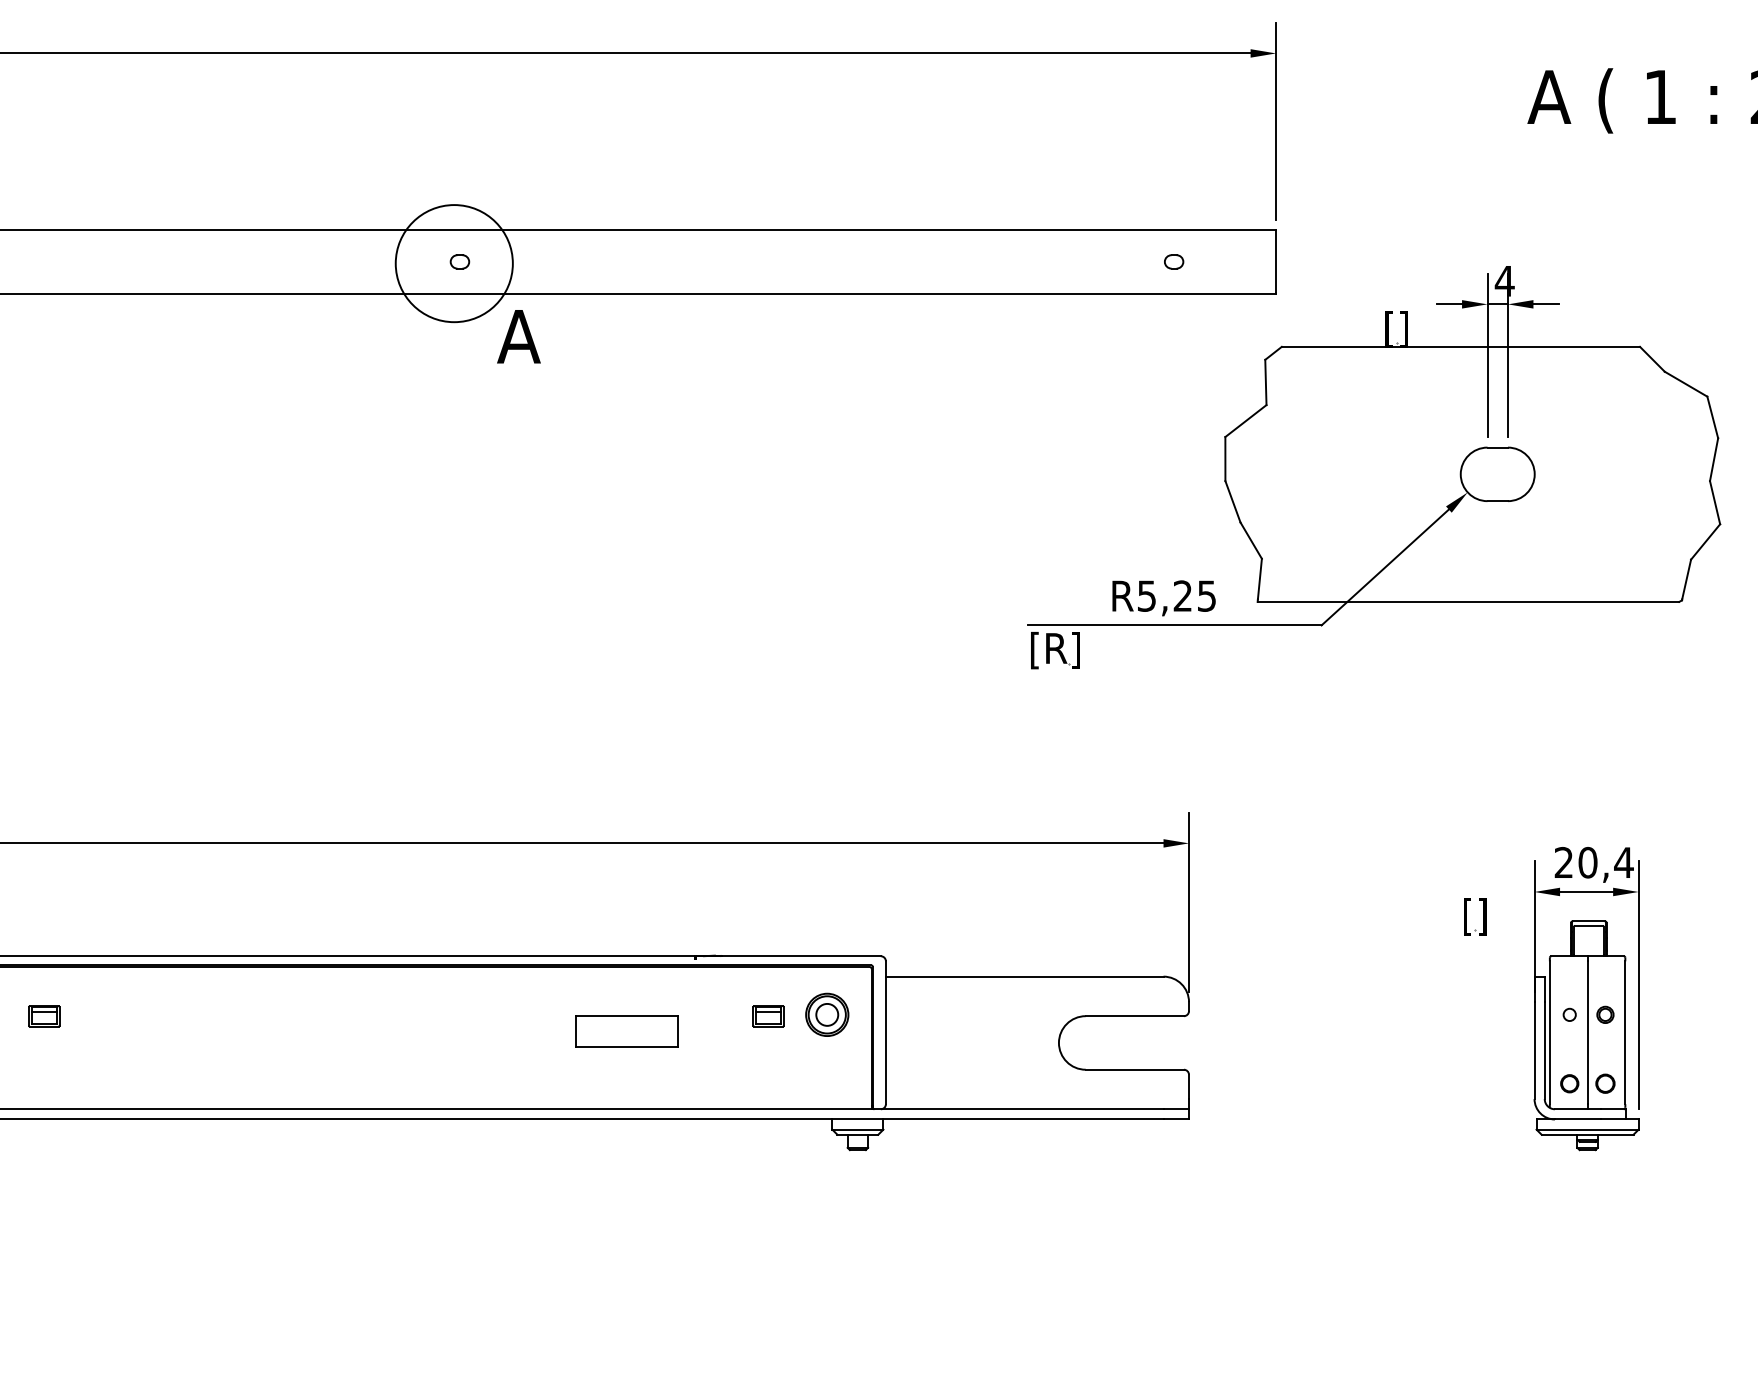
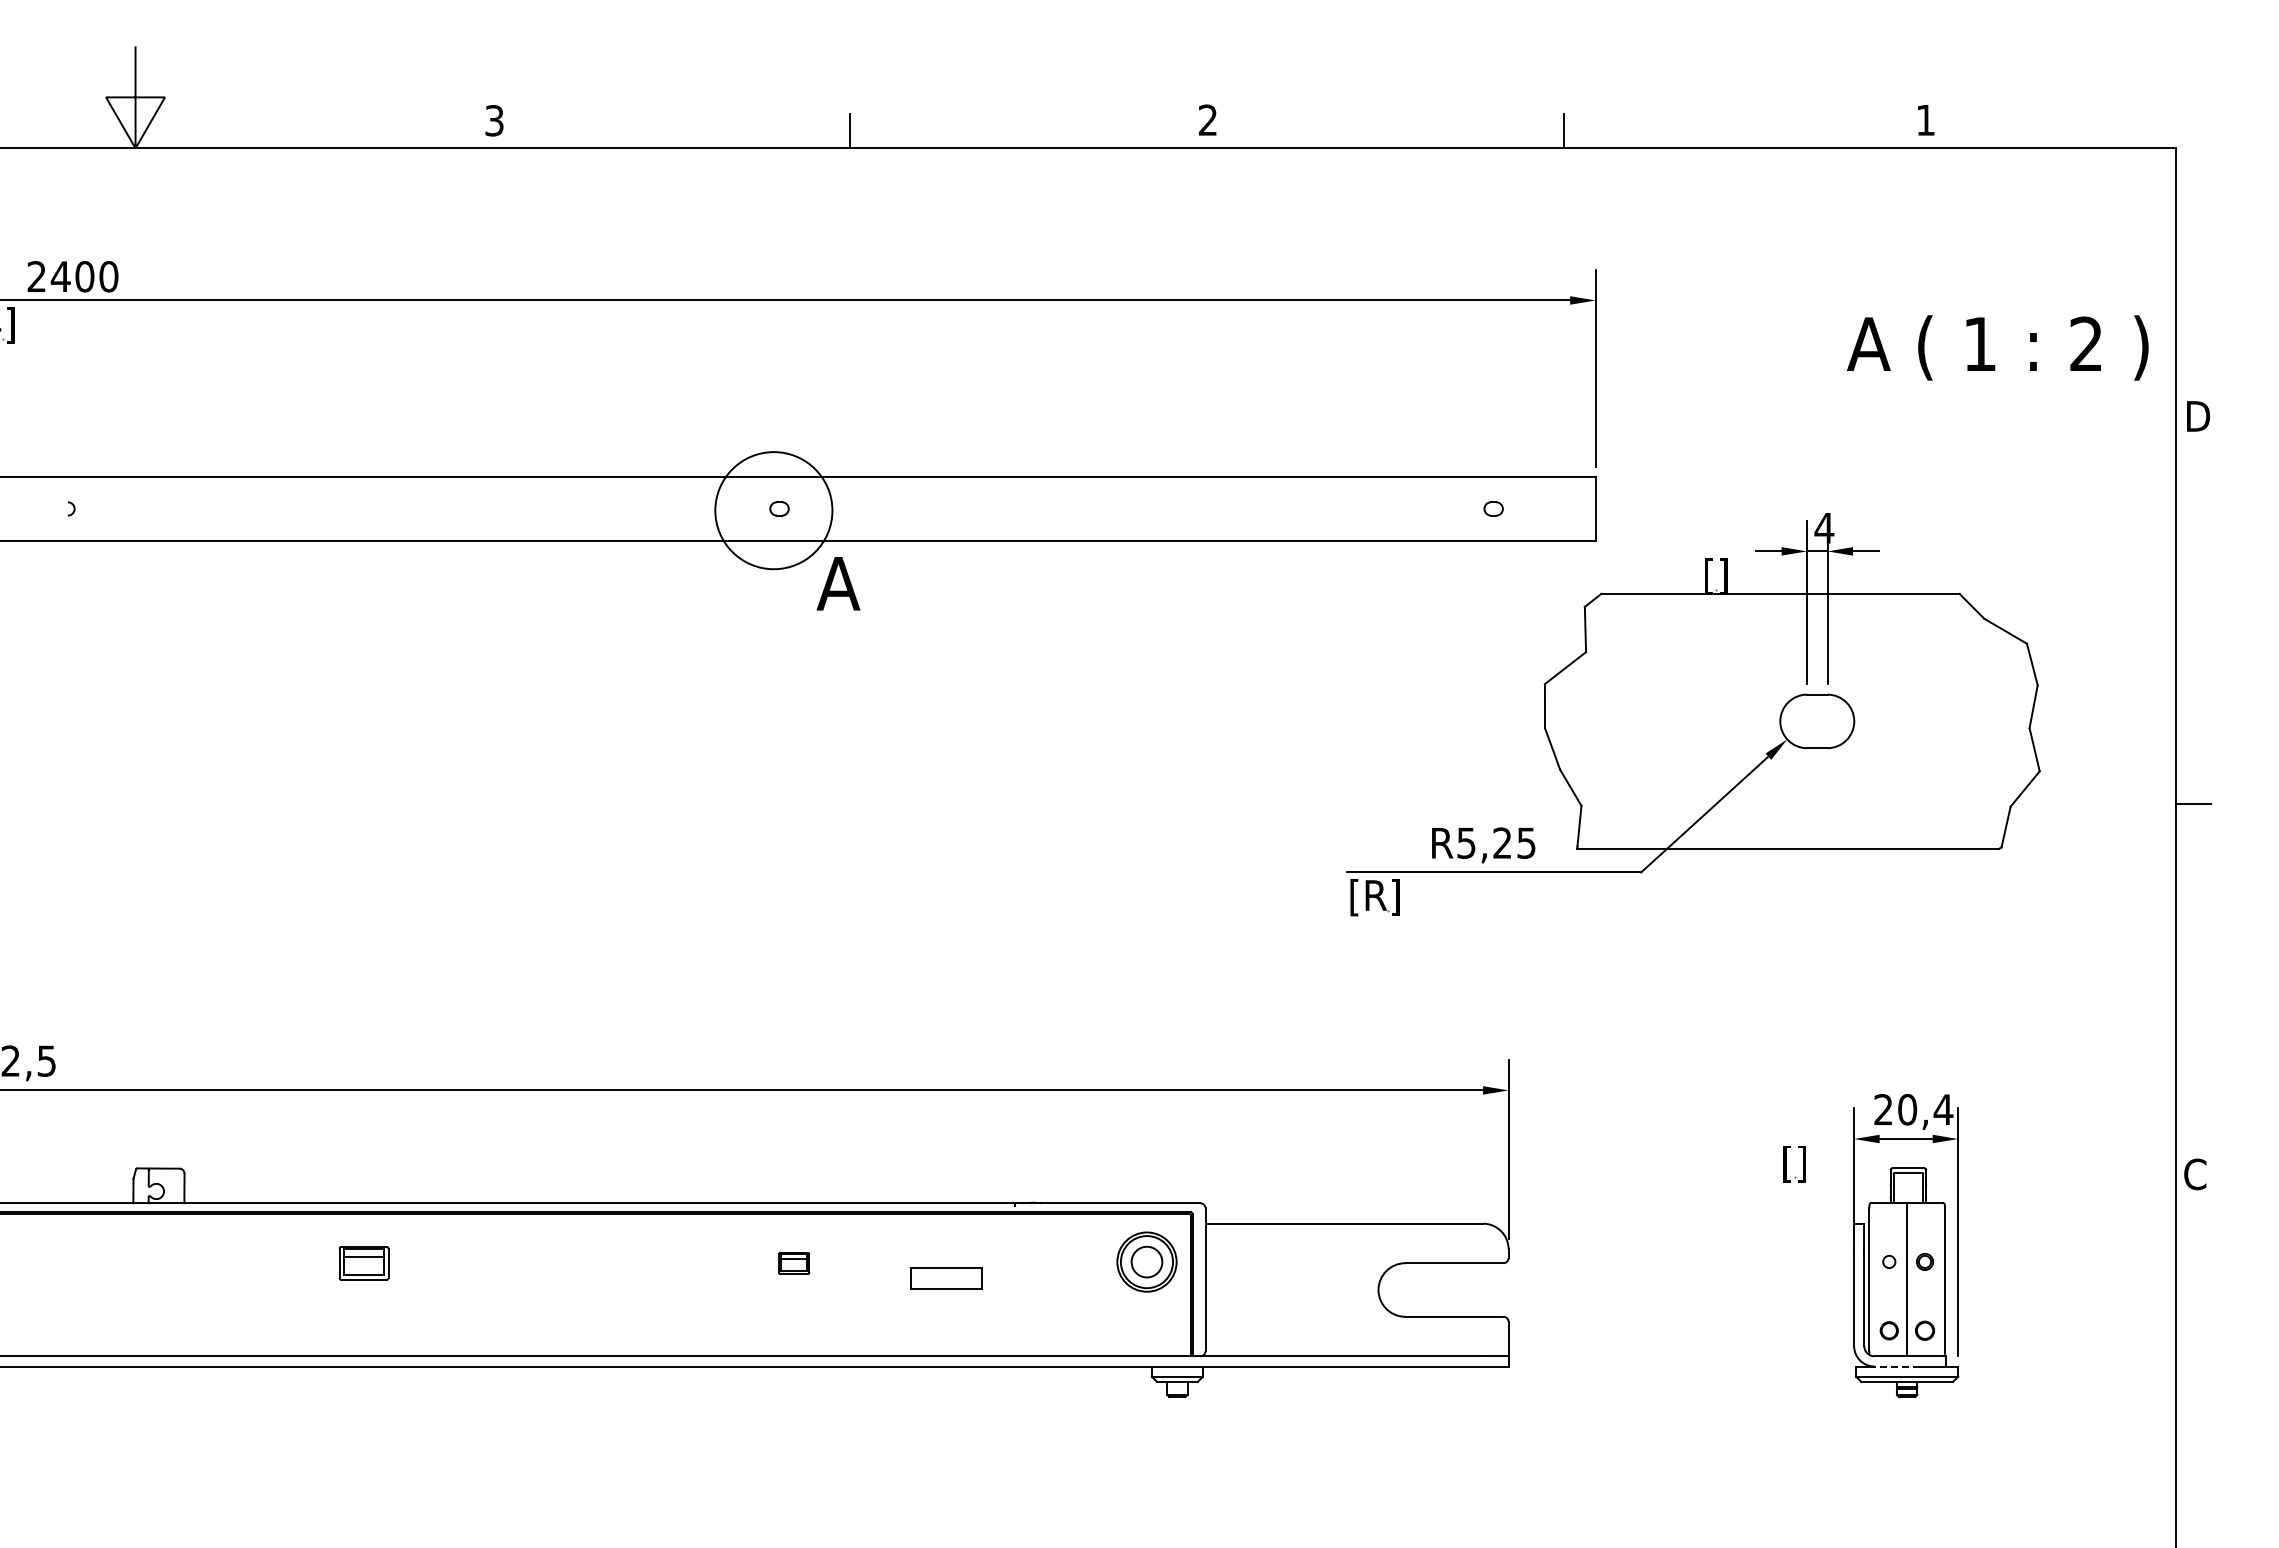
part: (826, 1014) -> (1146, 1261), size x1.4
part: (43, 1016) -> (363, 1263), size x1.6
part: (768, 1016) -> (794, 1263), moved
part: (626, 1031) -> (946, 1278), size x0.7
line: (1577, 1119) -> (1897, 1366), solid -> dashed

